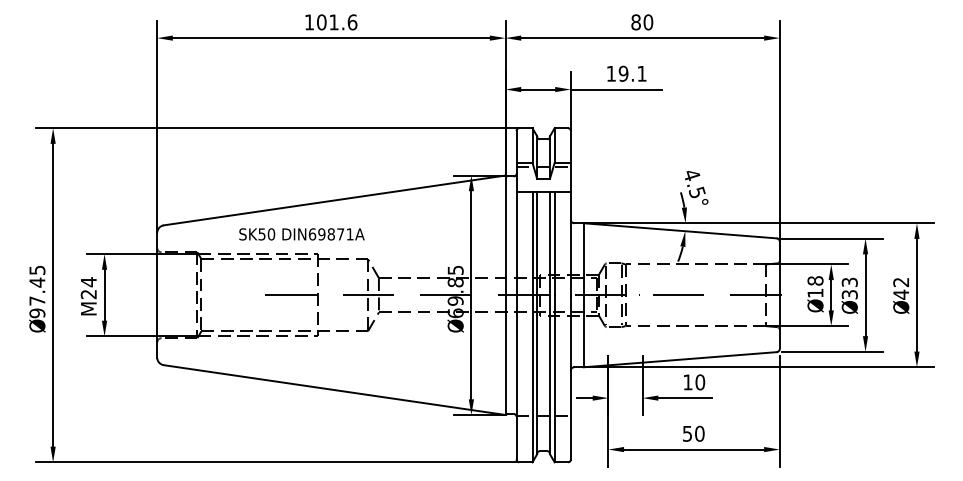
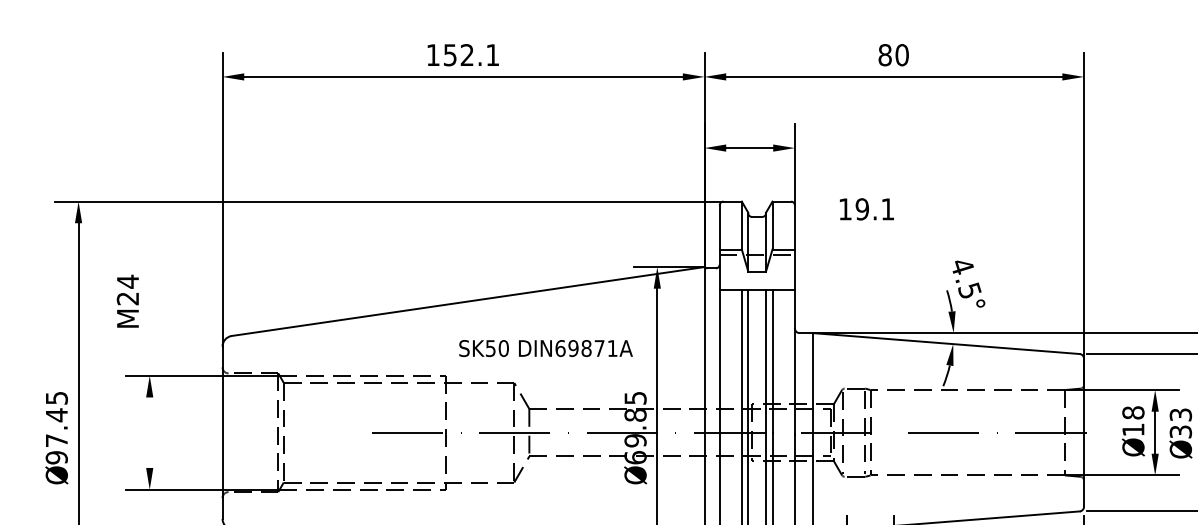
text: (337, 22) -> (472, 55), 101.6 -> 152.1
text: (626, 73) -> (866, 208), moved
line: (615, 89) -> (856, 148), removed
text: (301, 234) -> (545, 348), moved
line: (104, 294) -> (149, 431), removed
text: (88, 296) -> (127, 301), moved

